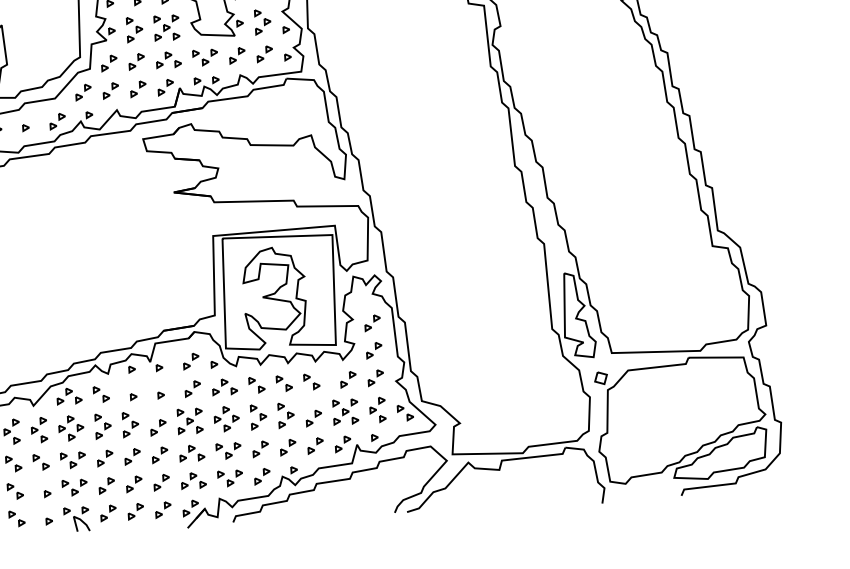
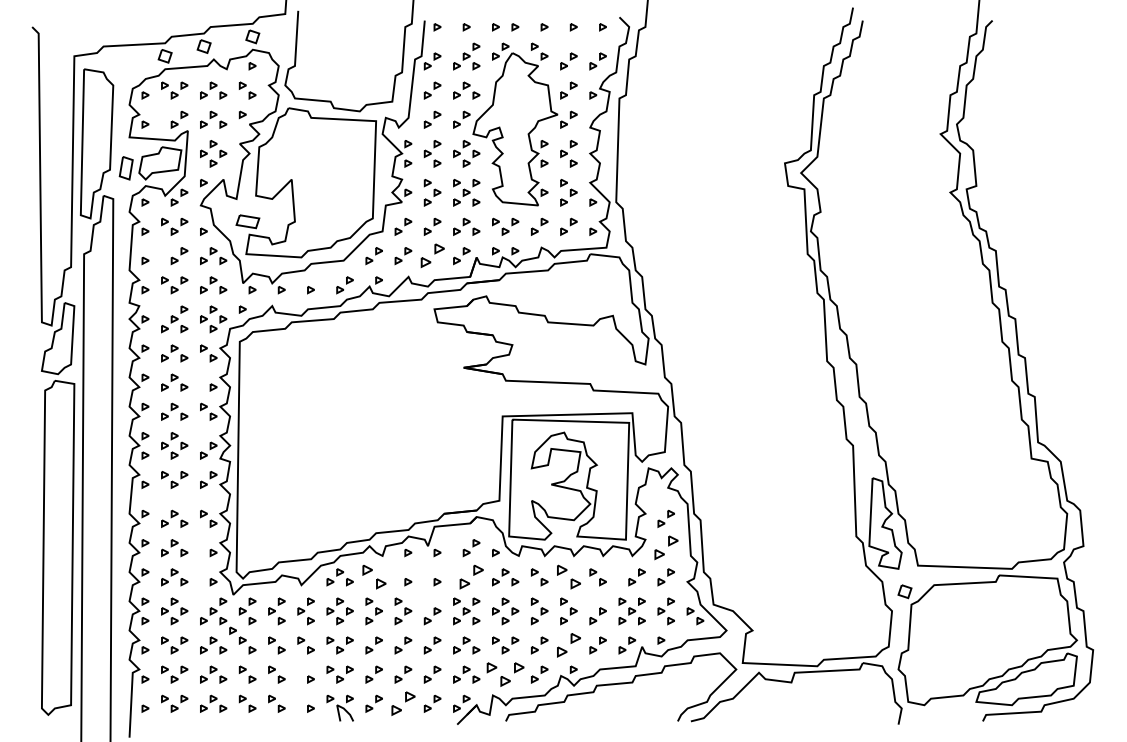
part: (138, 89) -> (432, 256), size x1.4
part: (373, 351) -> (665, 548), size x1.4
part: (284, 383) -> (568, 577), size x1.4
part: (192, 389) -> (471, 577), size x1.4
part: (100, 394) -> (373, 577), size x1.4
part: (287, 447) -> (568, 645), size x1.4
part: (230, 478) -> (505, 674), size x1.4
part: (136, 511) -> (403, 703), size x1.4

